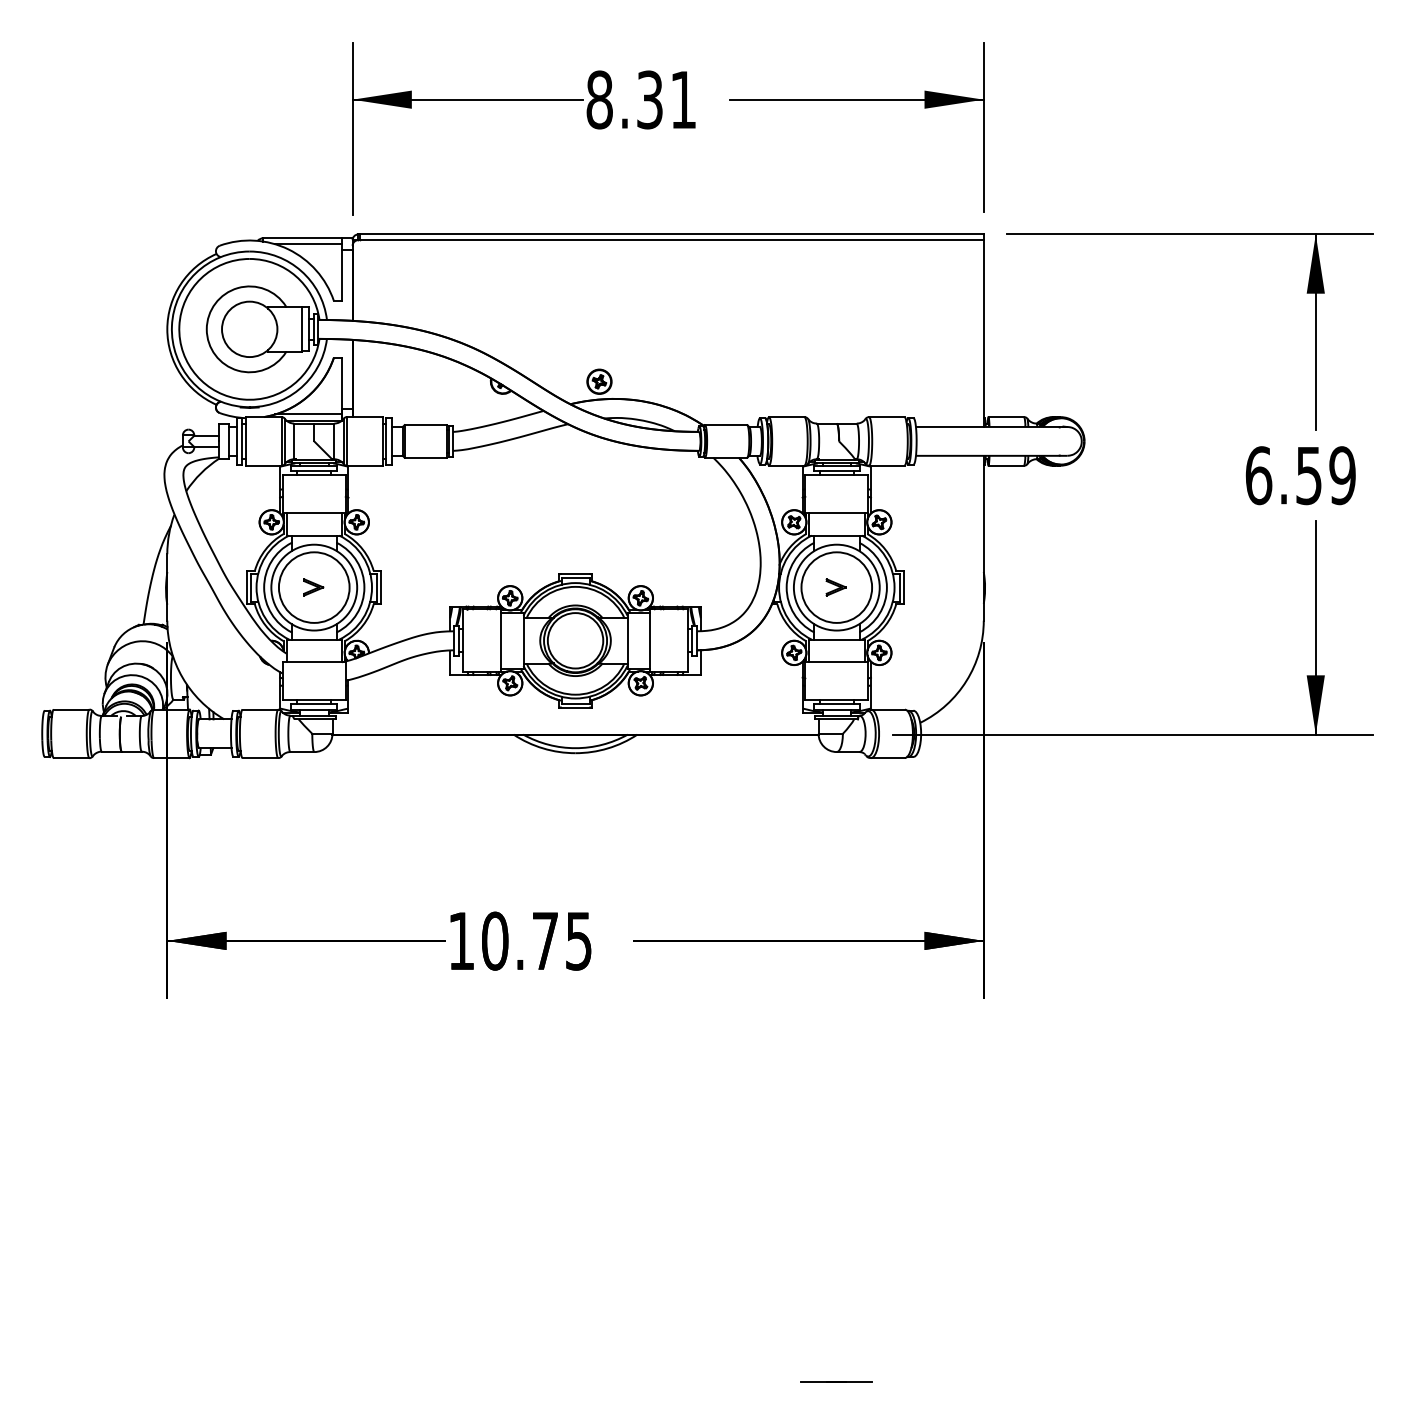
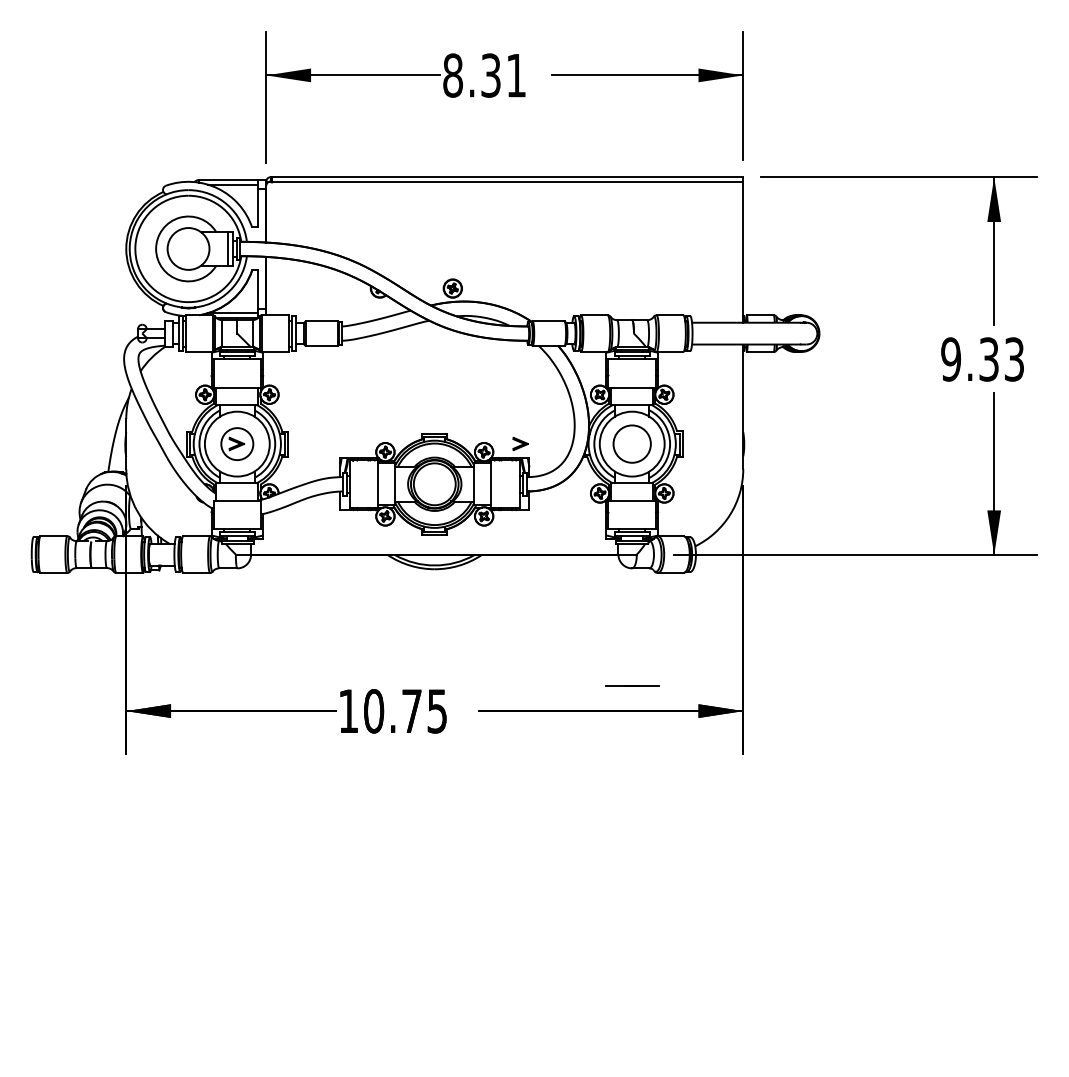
text: (1300, 475) -> (982, 359), 6.59 -> 9.33
circle: (313, 587) -> (236, 444), size x0.6
part: (835, 587) -> (520, 444), moved
circle: (836, 587) -> (631, 444), size x0.7
line: (836, 1381) -> (631, 685), moved

